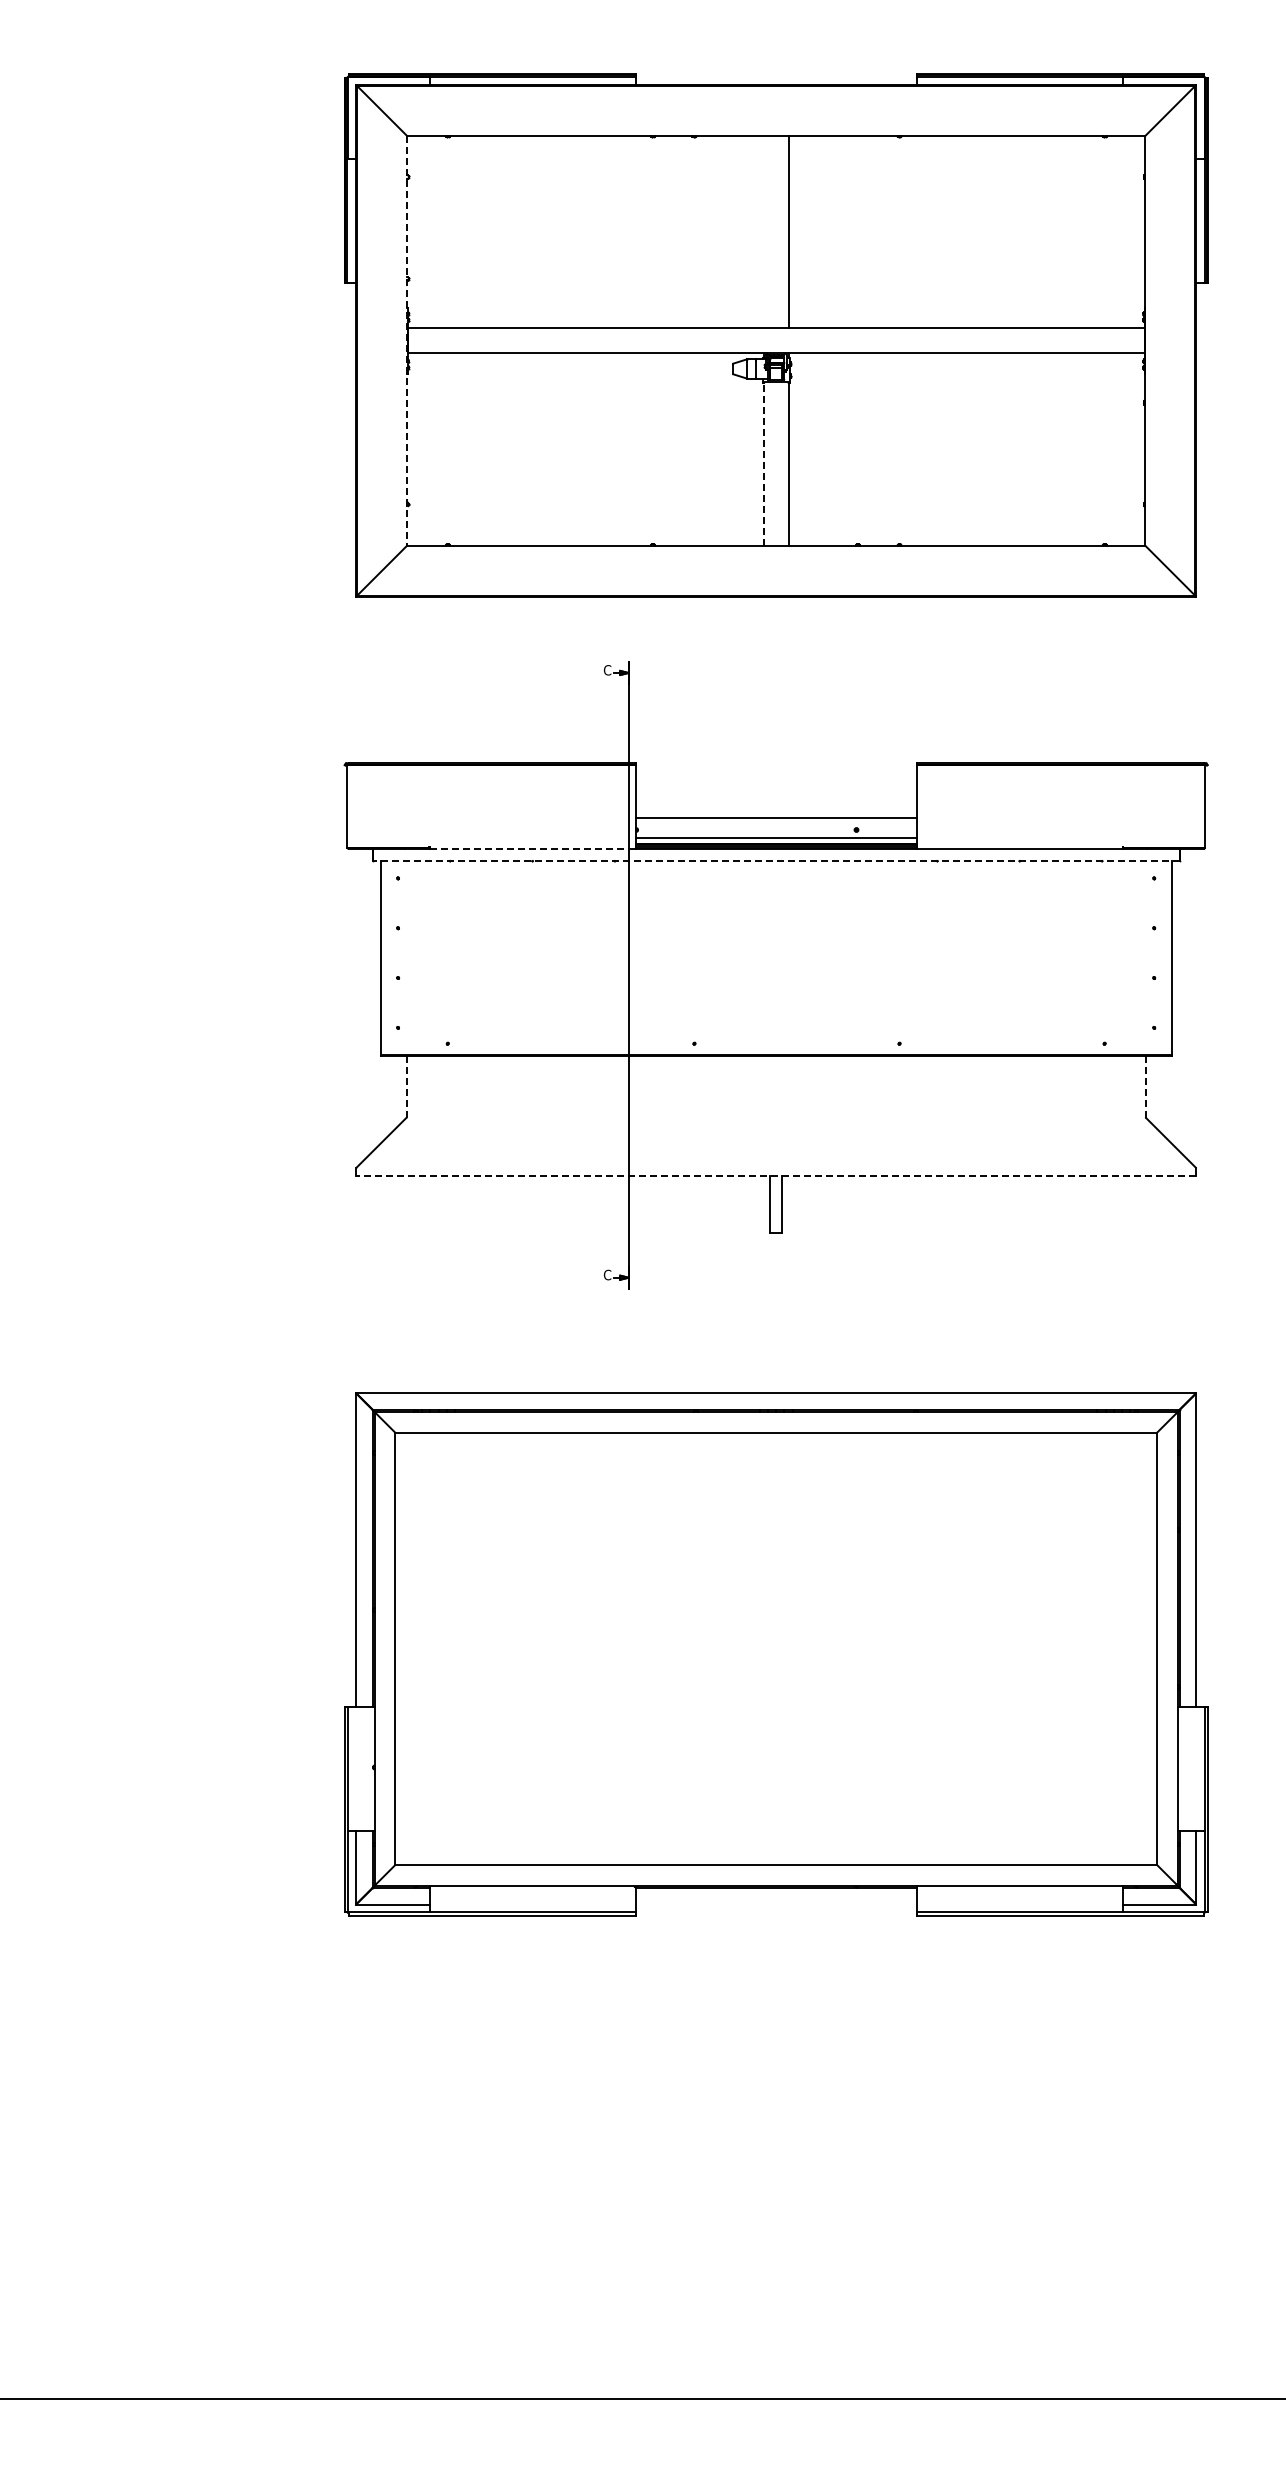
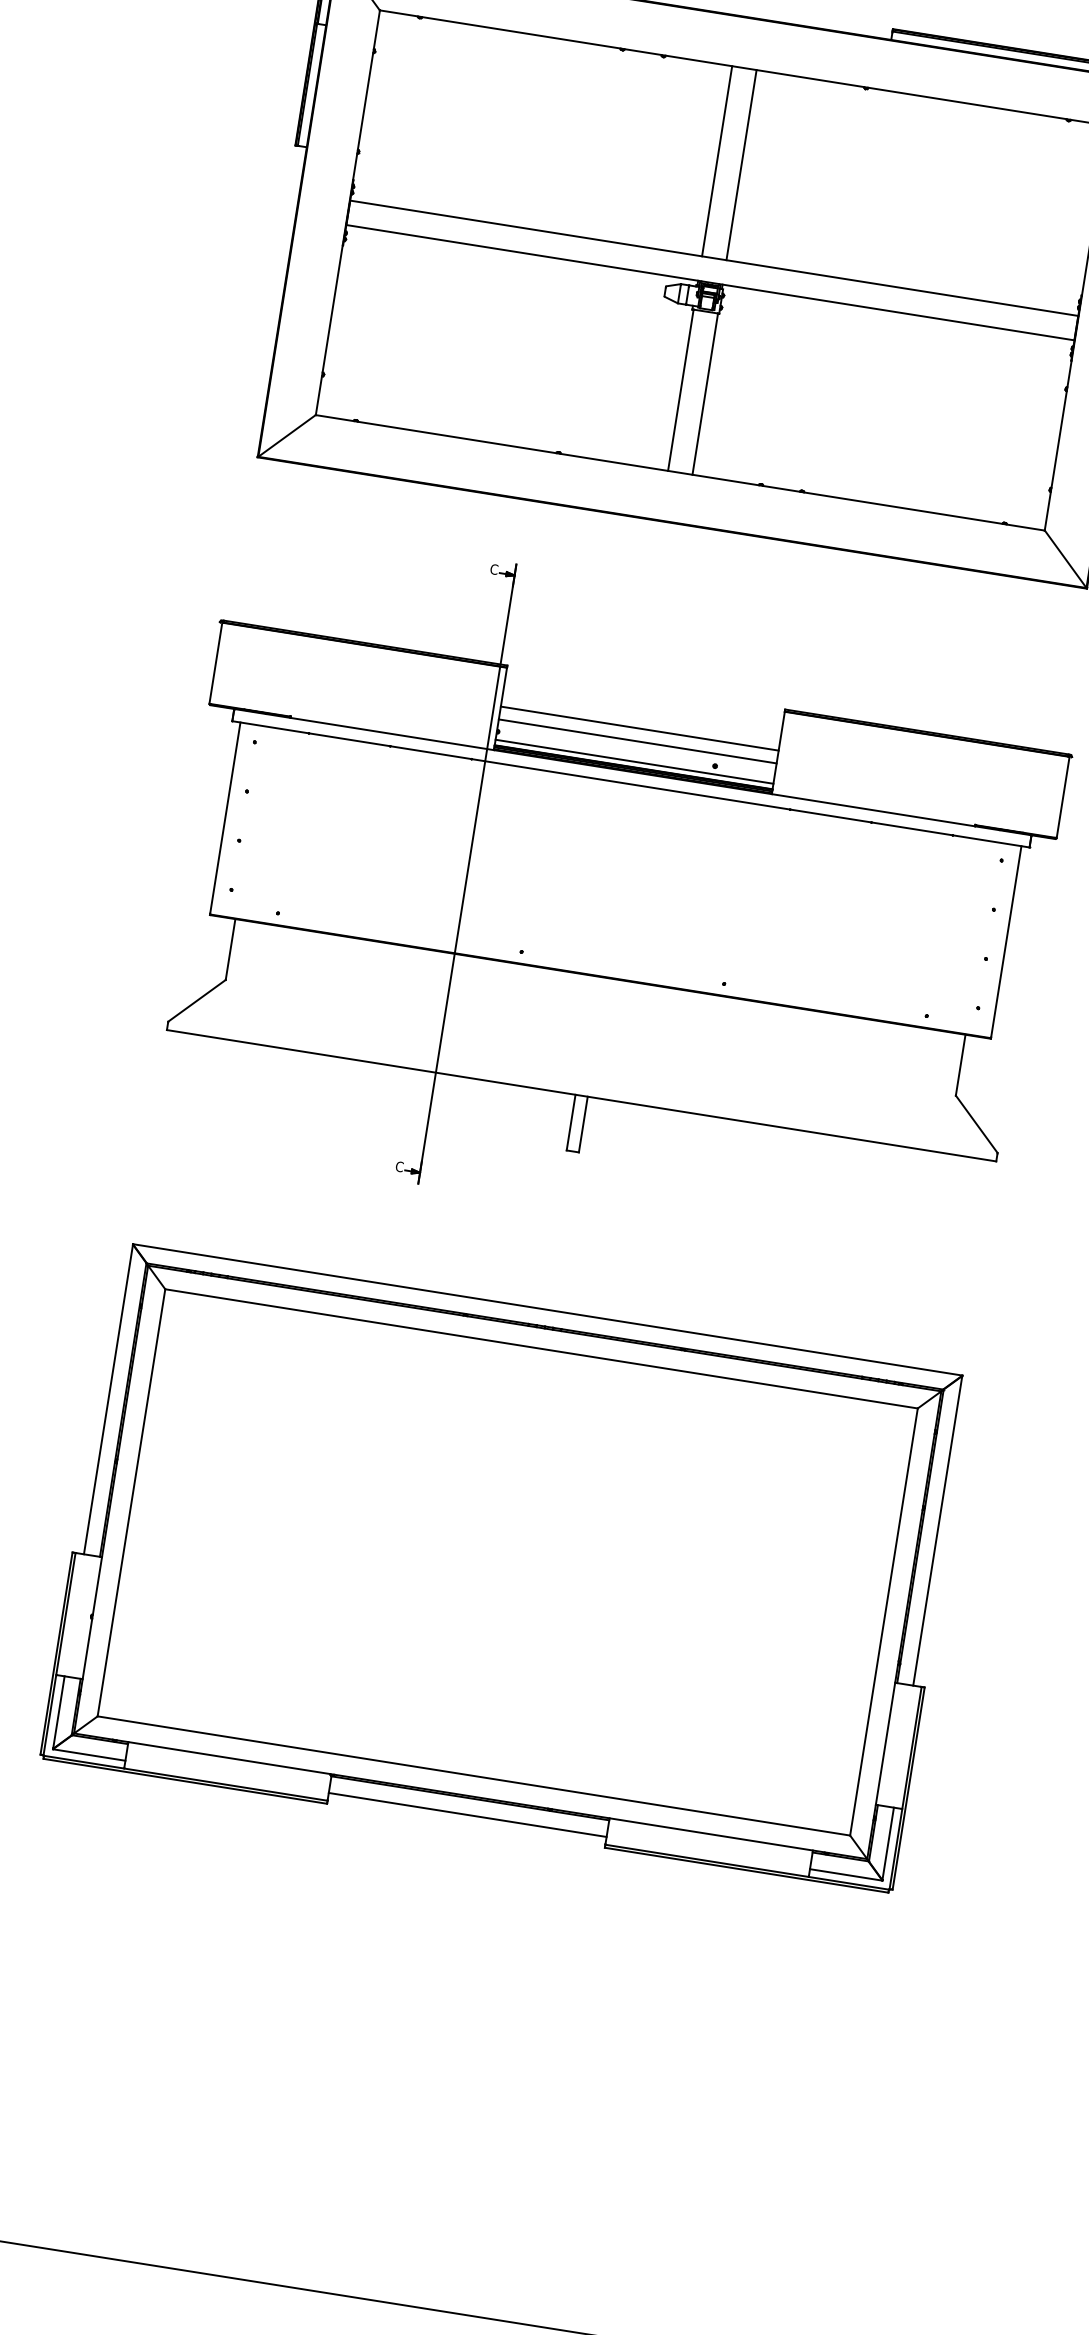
line: (763, 231) -> (716, 160), added
line: (407, 340) -> (348, 212), dashed -> solid
line: (763, 464) -> (680, 390), dashed -> solid
line: (775, 804) -> (639, 728), added
line: (532, 848) -> (392, 733), dashed -> solid
line: (776, 861) -> (631, 784), dashed -> solid
line: (406, 1086) -> (230, 949), dashed -> solid
line: (1145, 1086) -> (960, 1064), dashed -> solid
line: (776, 1176) -> (581, 1095), dashed -> solid
line: (775, 1904) -> (467, 1814), added

